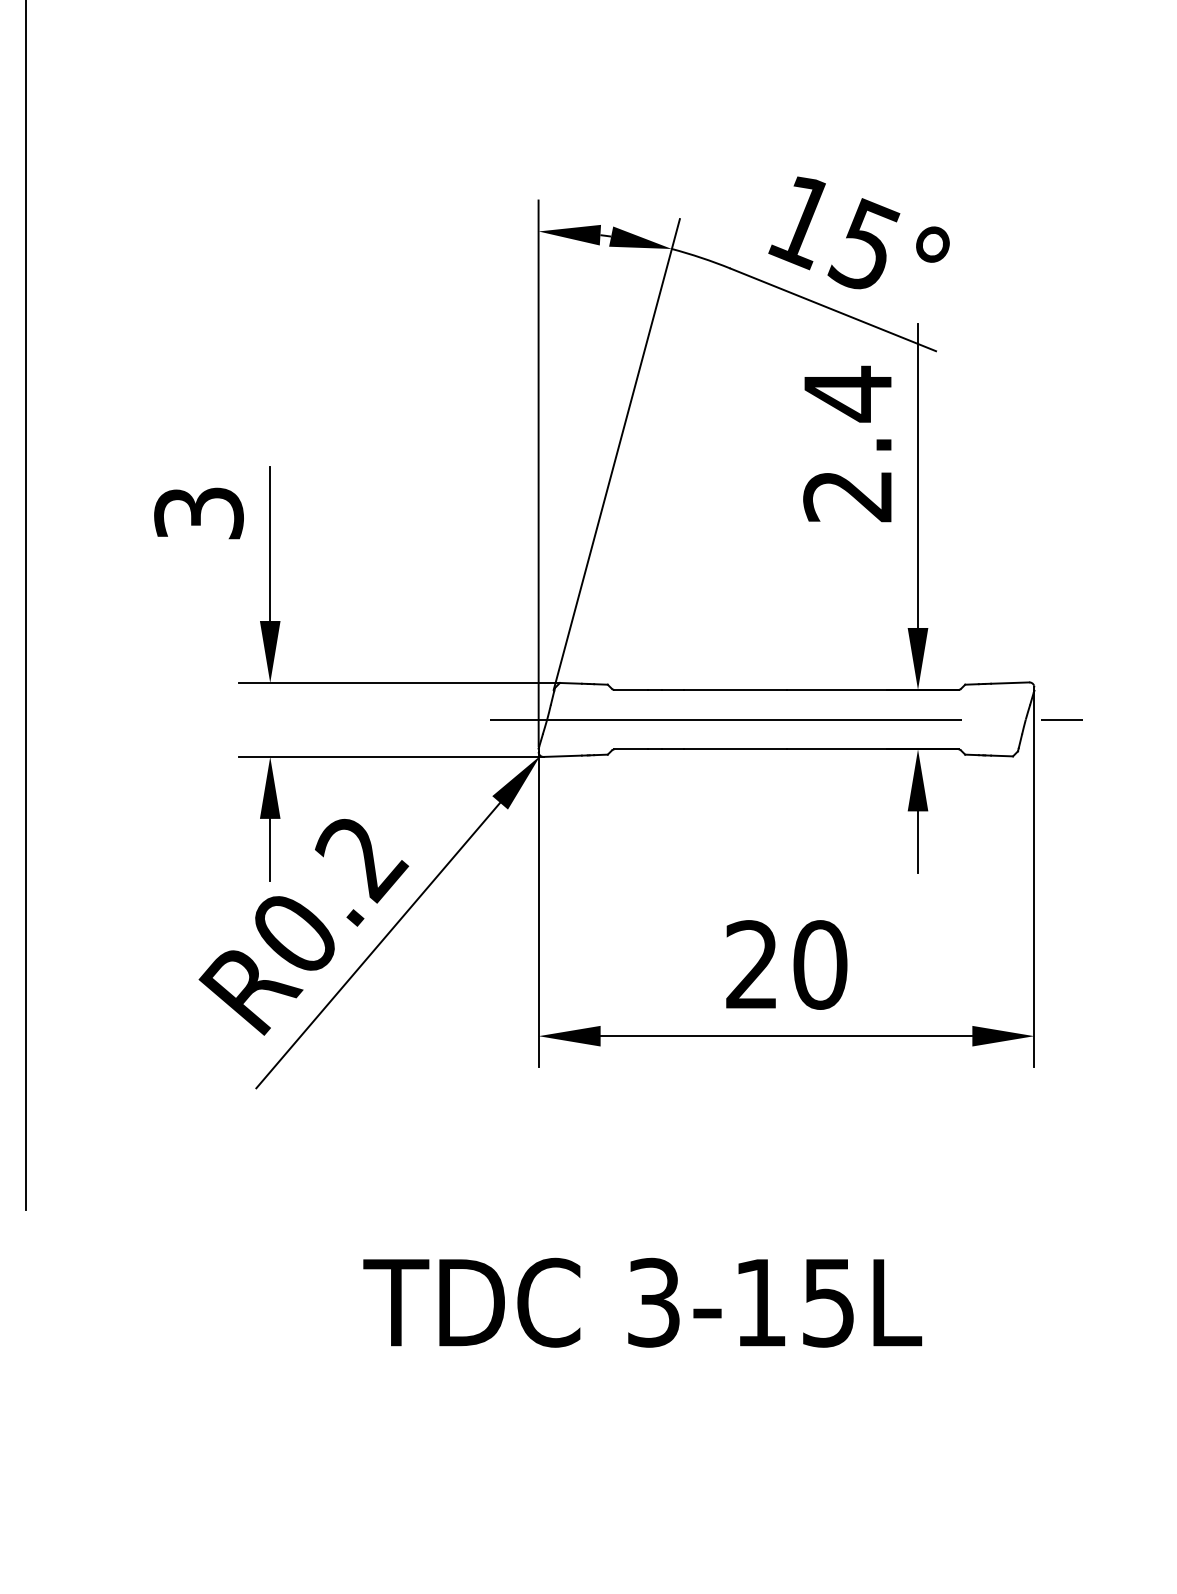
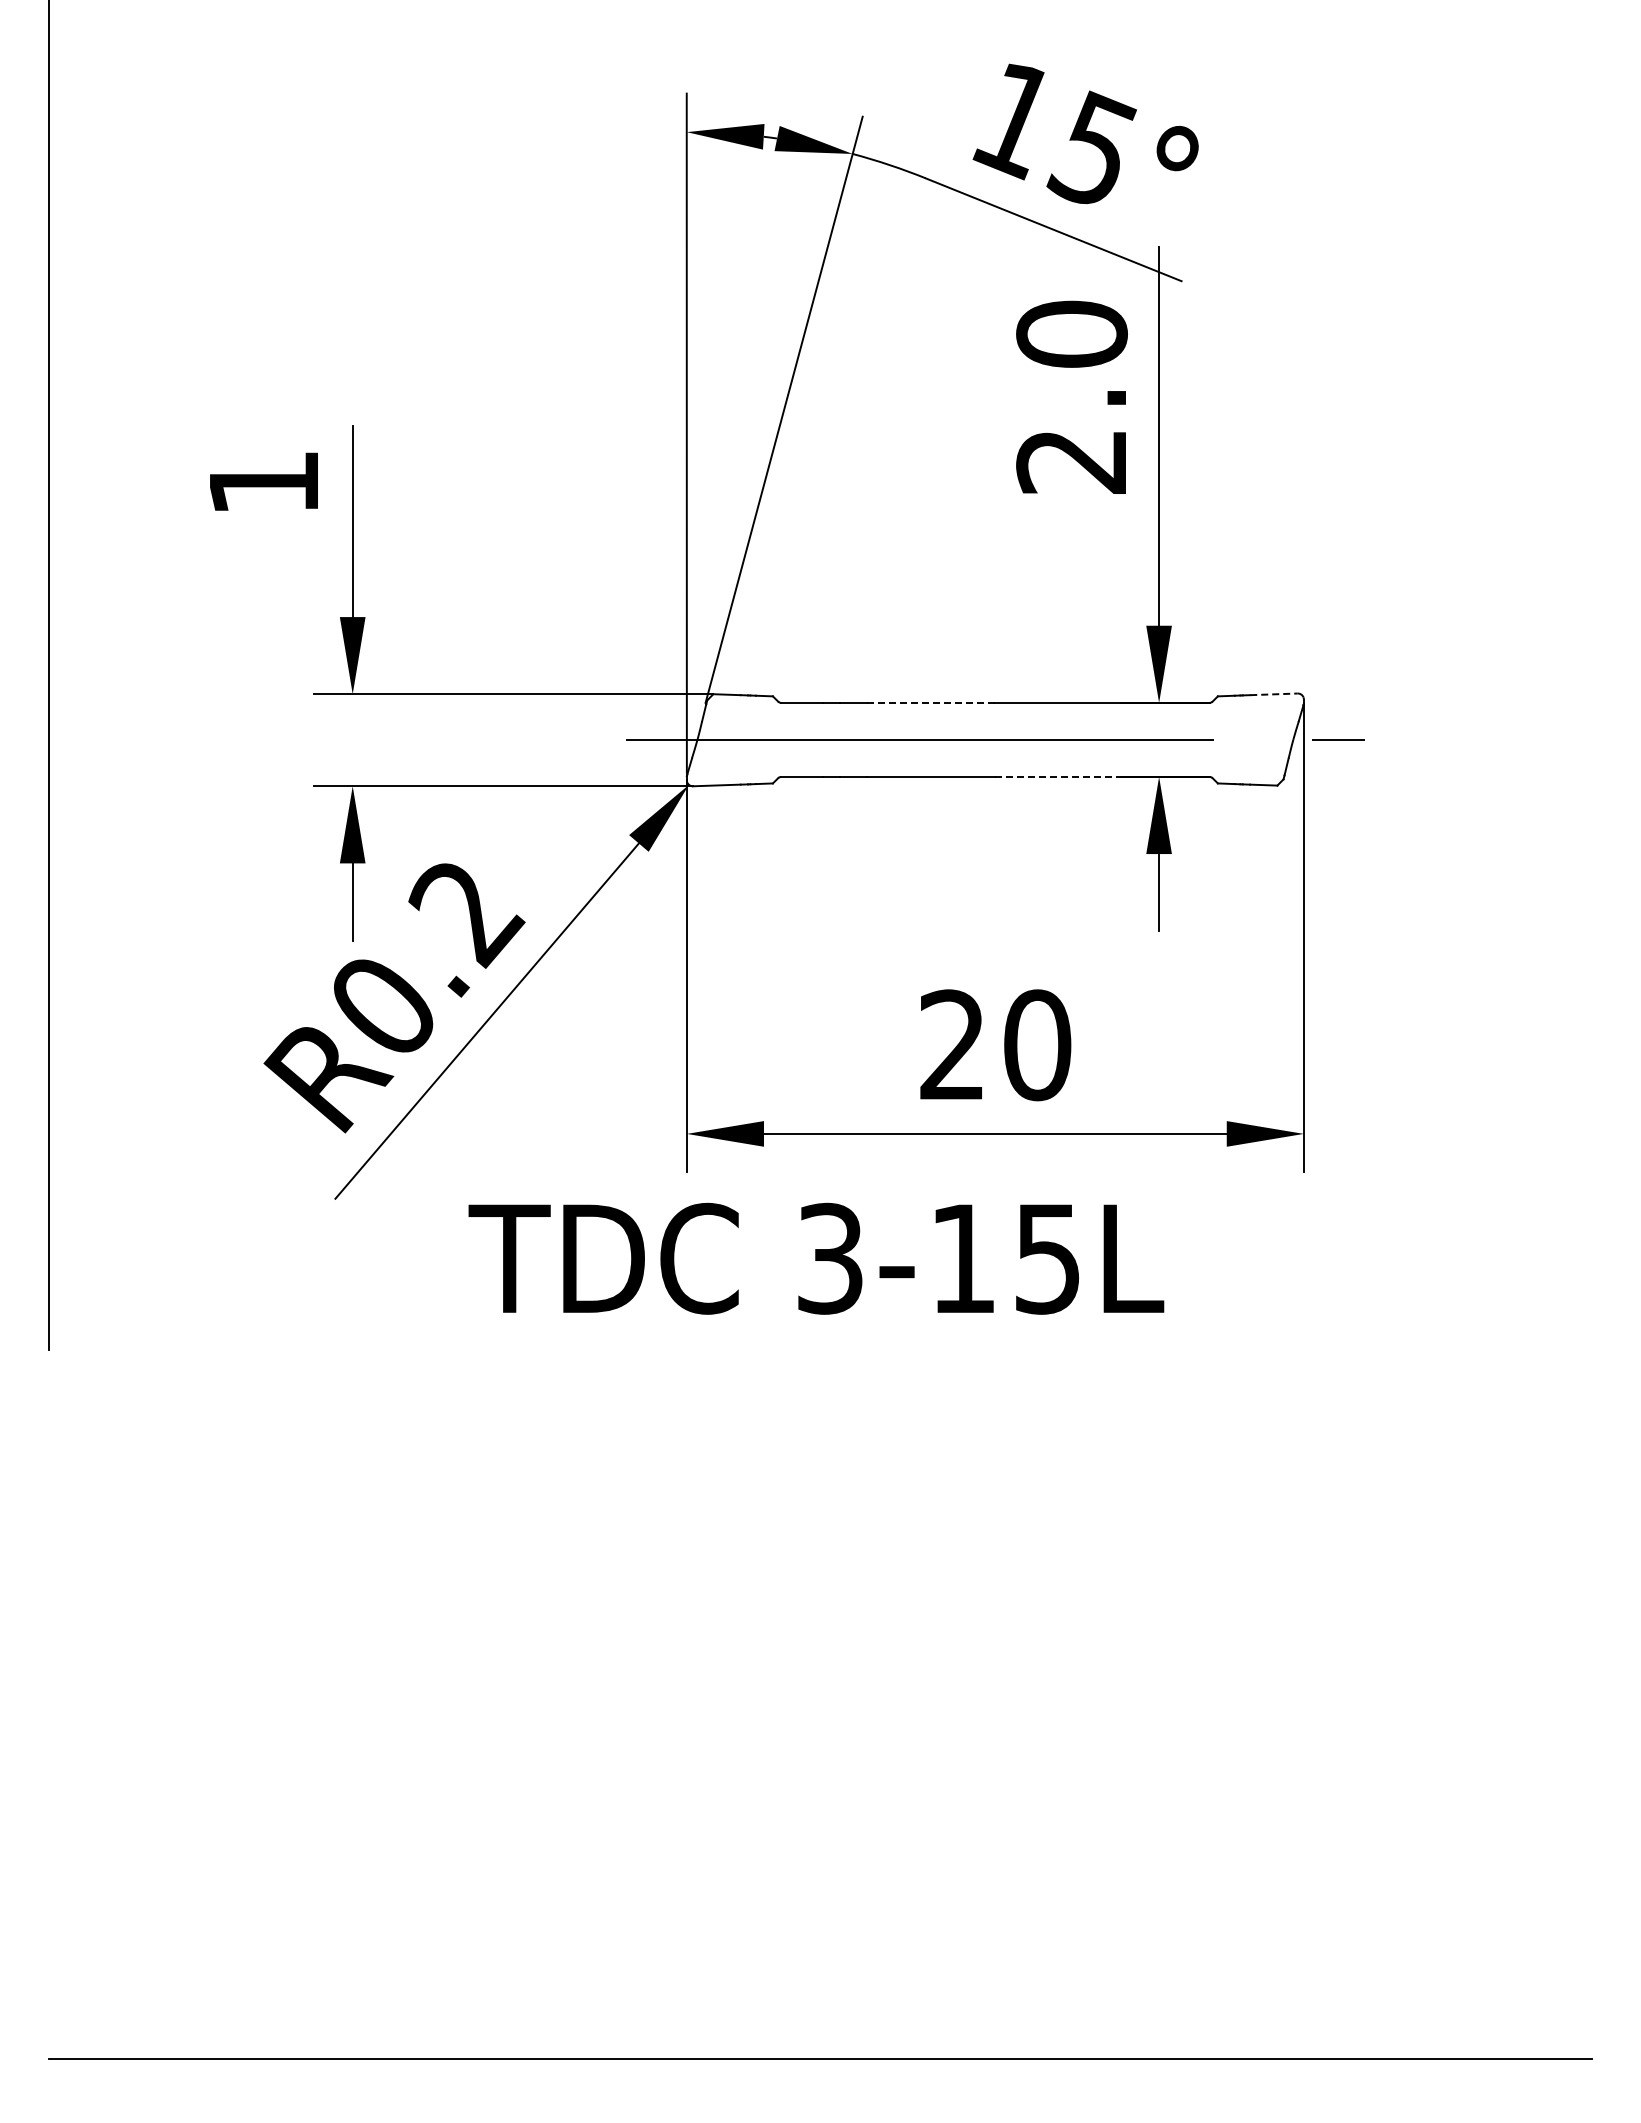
text: (847, 394) -> (1071, 334), 2.4 -> 2.0
text: (199, 513) -> (264, 483), 3 -> 1
line: (1009, 683) -> (1273, 694), solid -> dashed
line: (735, 689) -> (931, 702), solid -> dashed
line: (837, 749) -> (1059, 776), solid -> dashed
text: (642, 1302) -> (816, 1258), moved

